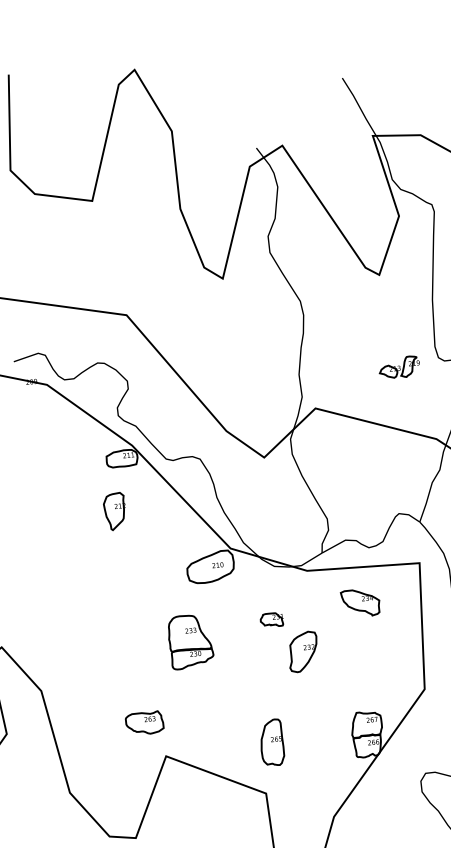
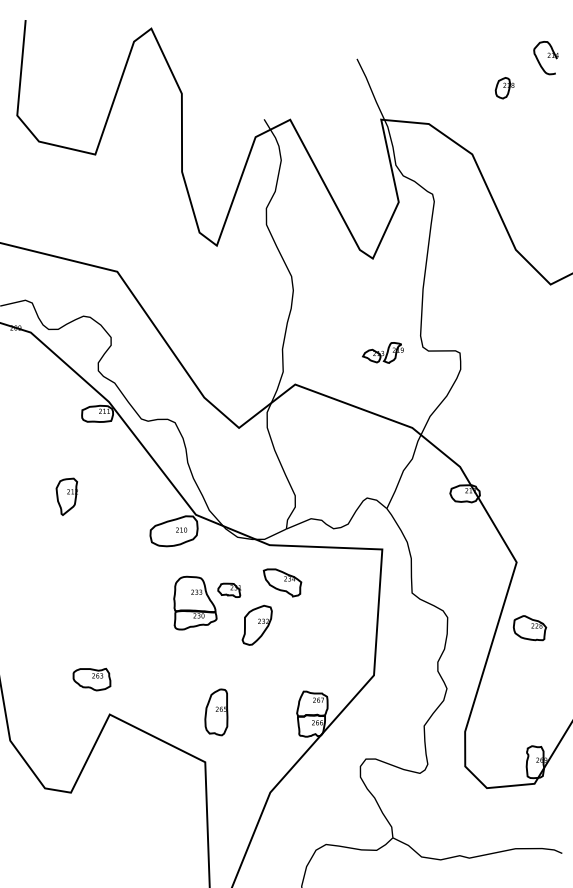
part: (114, 511) -> (66, 496), moved
part: (360, 602) -> (282, 582), moved
part: (190, 640) -> (195, 602), moved

